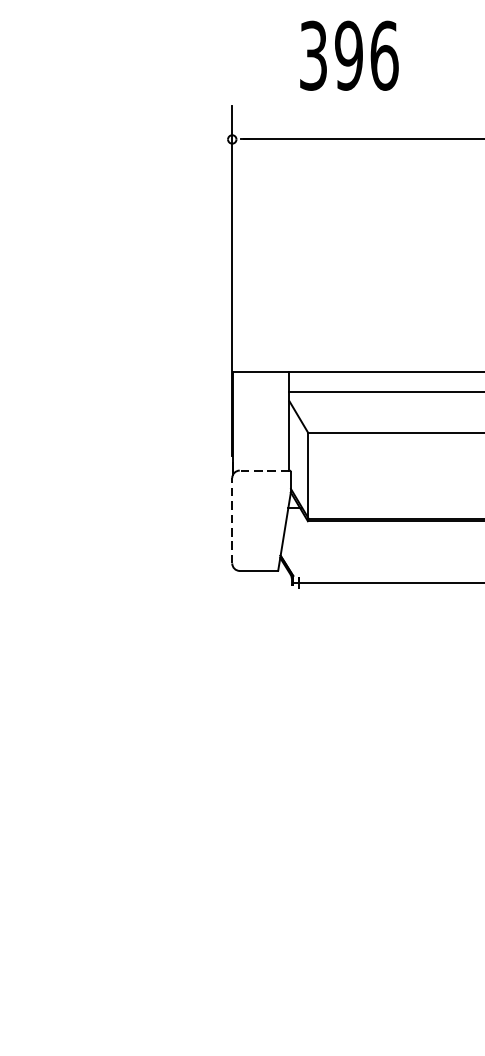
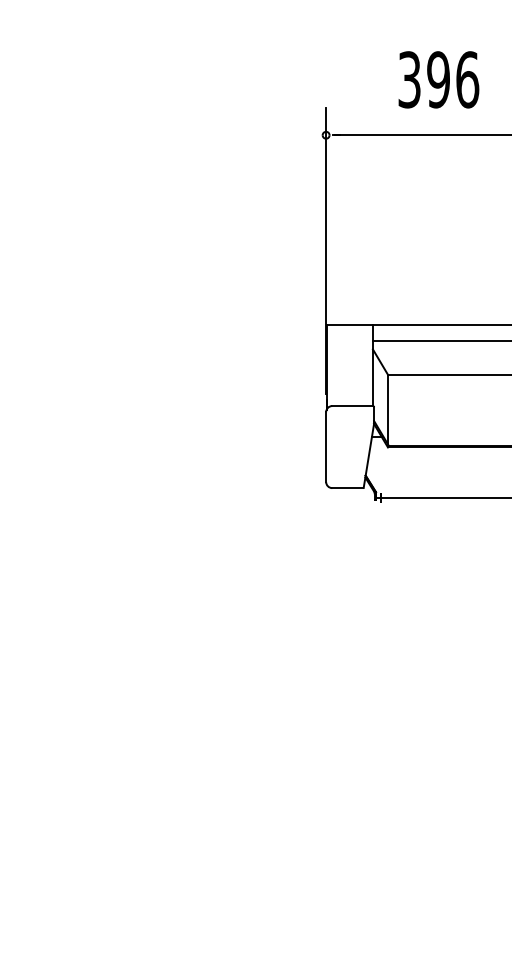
text: (348, 55) -> (438, 79), moved
line: (264, 471) -> (352, 406), dashed -> solid
line: (232, 521) -> (326, 447), dashed -> solid

